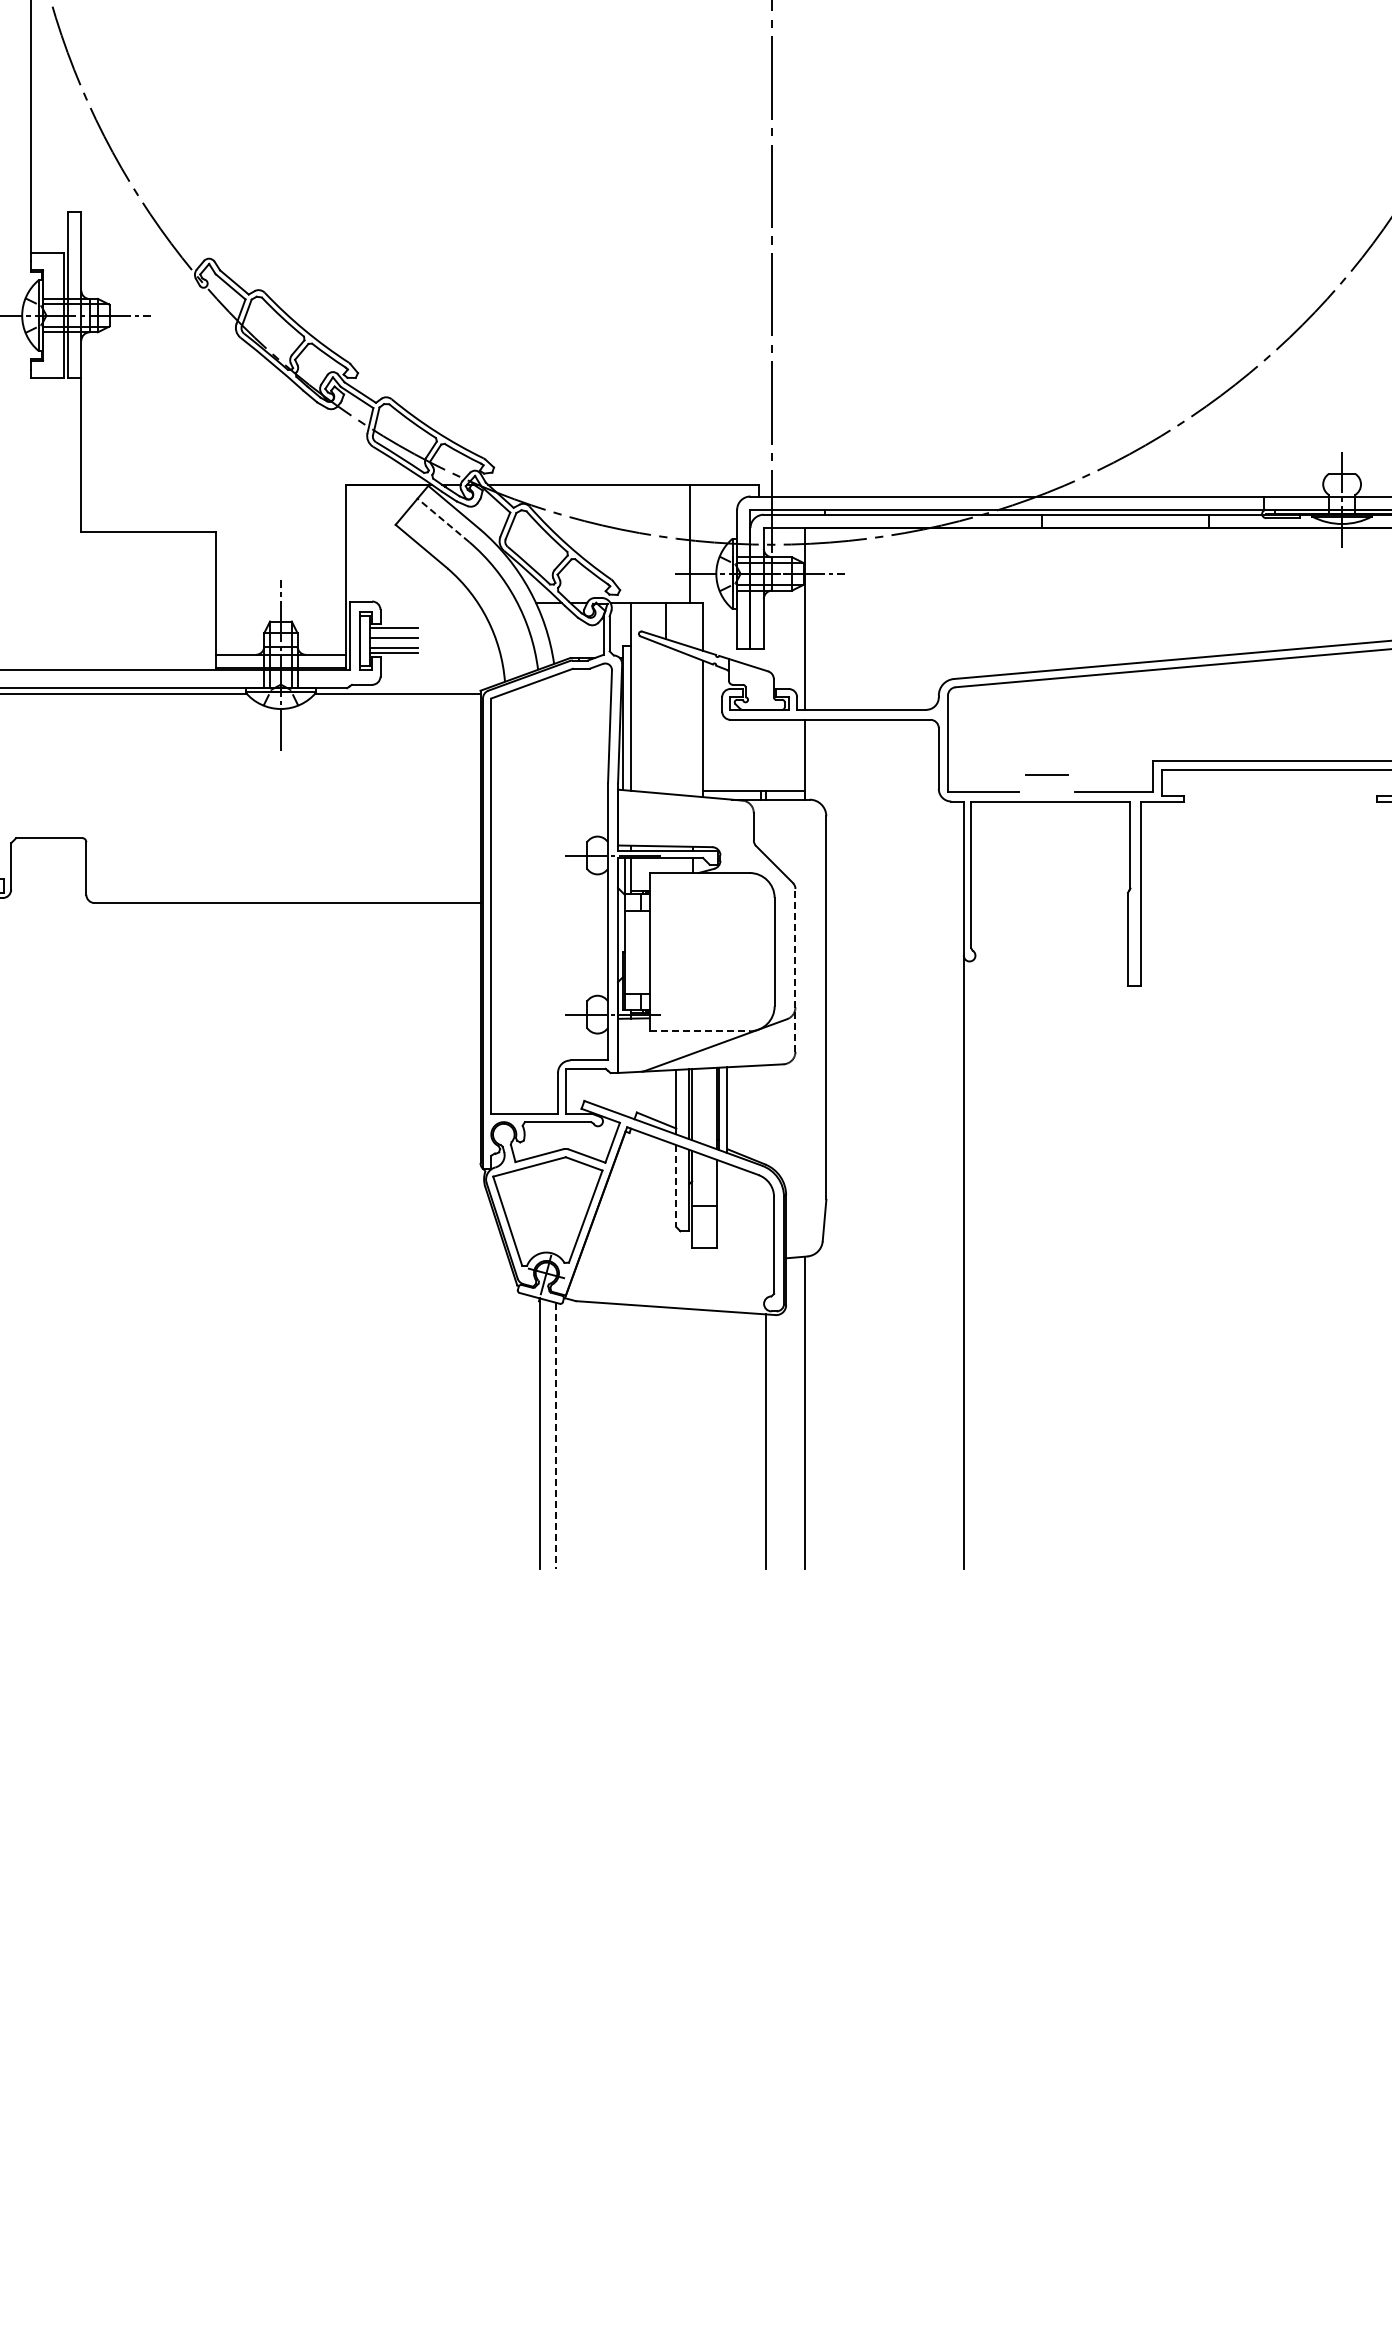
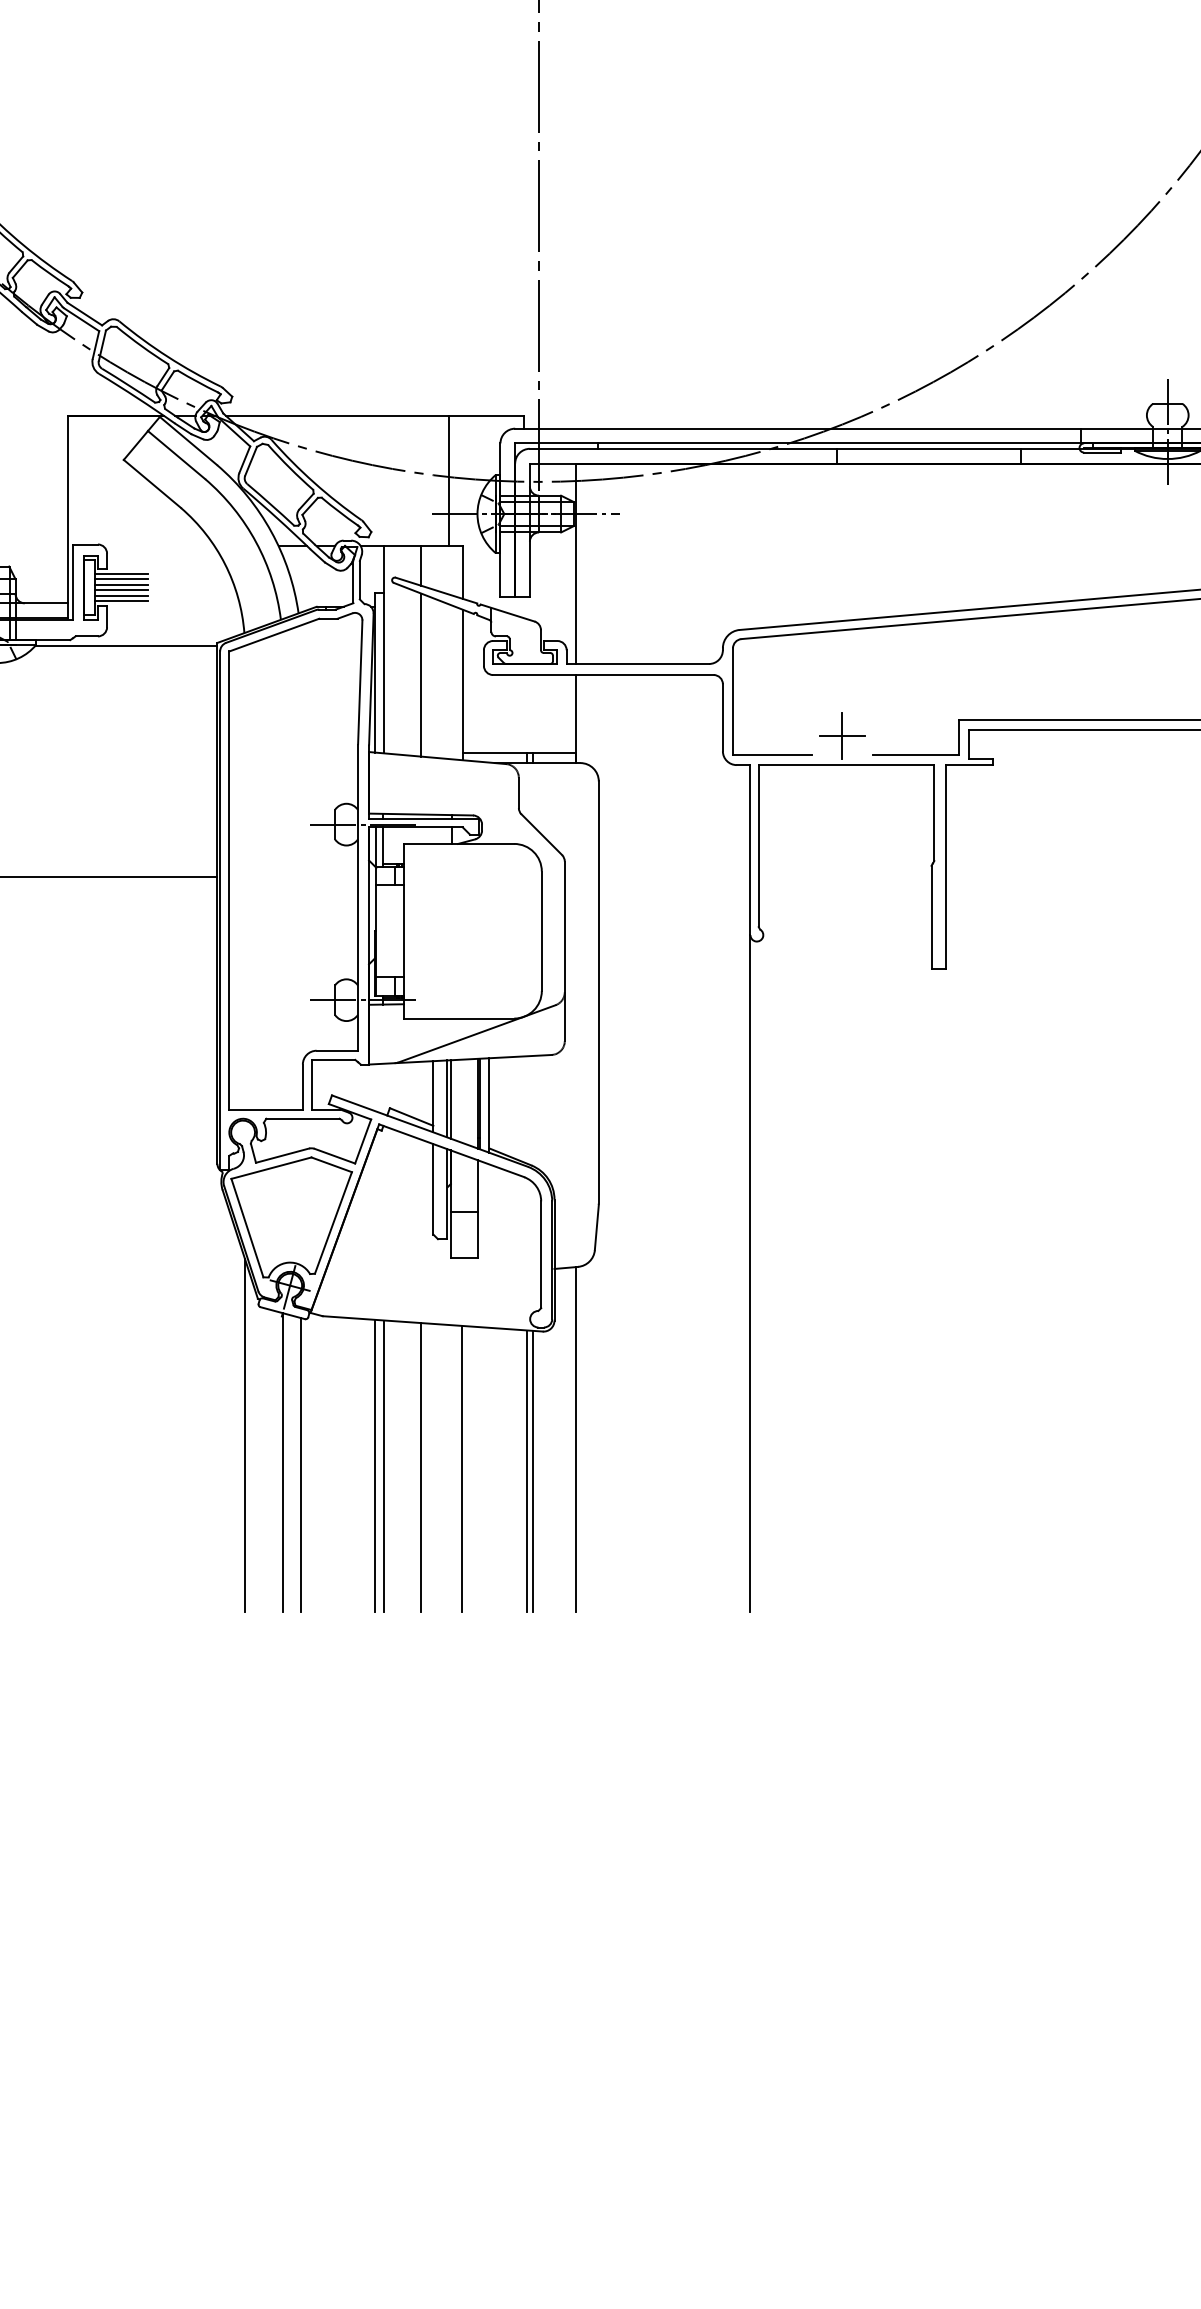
line: (443, 520) -> (176, 455), dashed -> solid
line: (393, 633) -> (121, 579), added
line: (393, 643) -> (121, 590), added
line: (665, 719) -> (421, 674), added
line: (1047, 774) -> (842, 735), added
line: (795, 969) -> (564, 950), dashed -> solid
line: (699, 1031) -> (458, 1018), dashed -> solid
line: (676, 1186) -> (433, 1189), dashed -> solid
line: (505, 1408) -> (244, 1434), added
line: (556, 1436) -> (301, 1465), dashed -> solid
line: (622, 1436) -> (374, 1465), added
line: (631, 1436) -> (383, 1465), added
line: (665, 1437) -> (421, 1466), added
line: (702, 1438) -> (462, 1467), added
line: (761, 1441) -> (527, 1471), added

